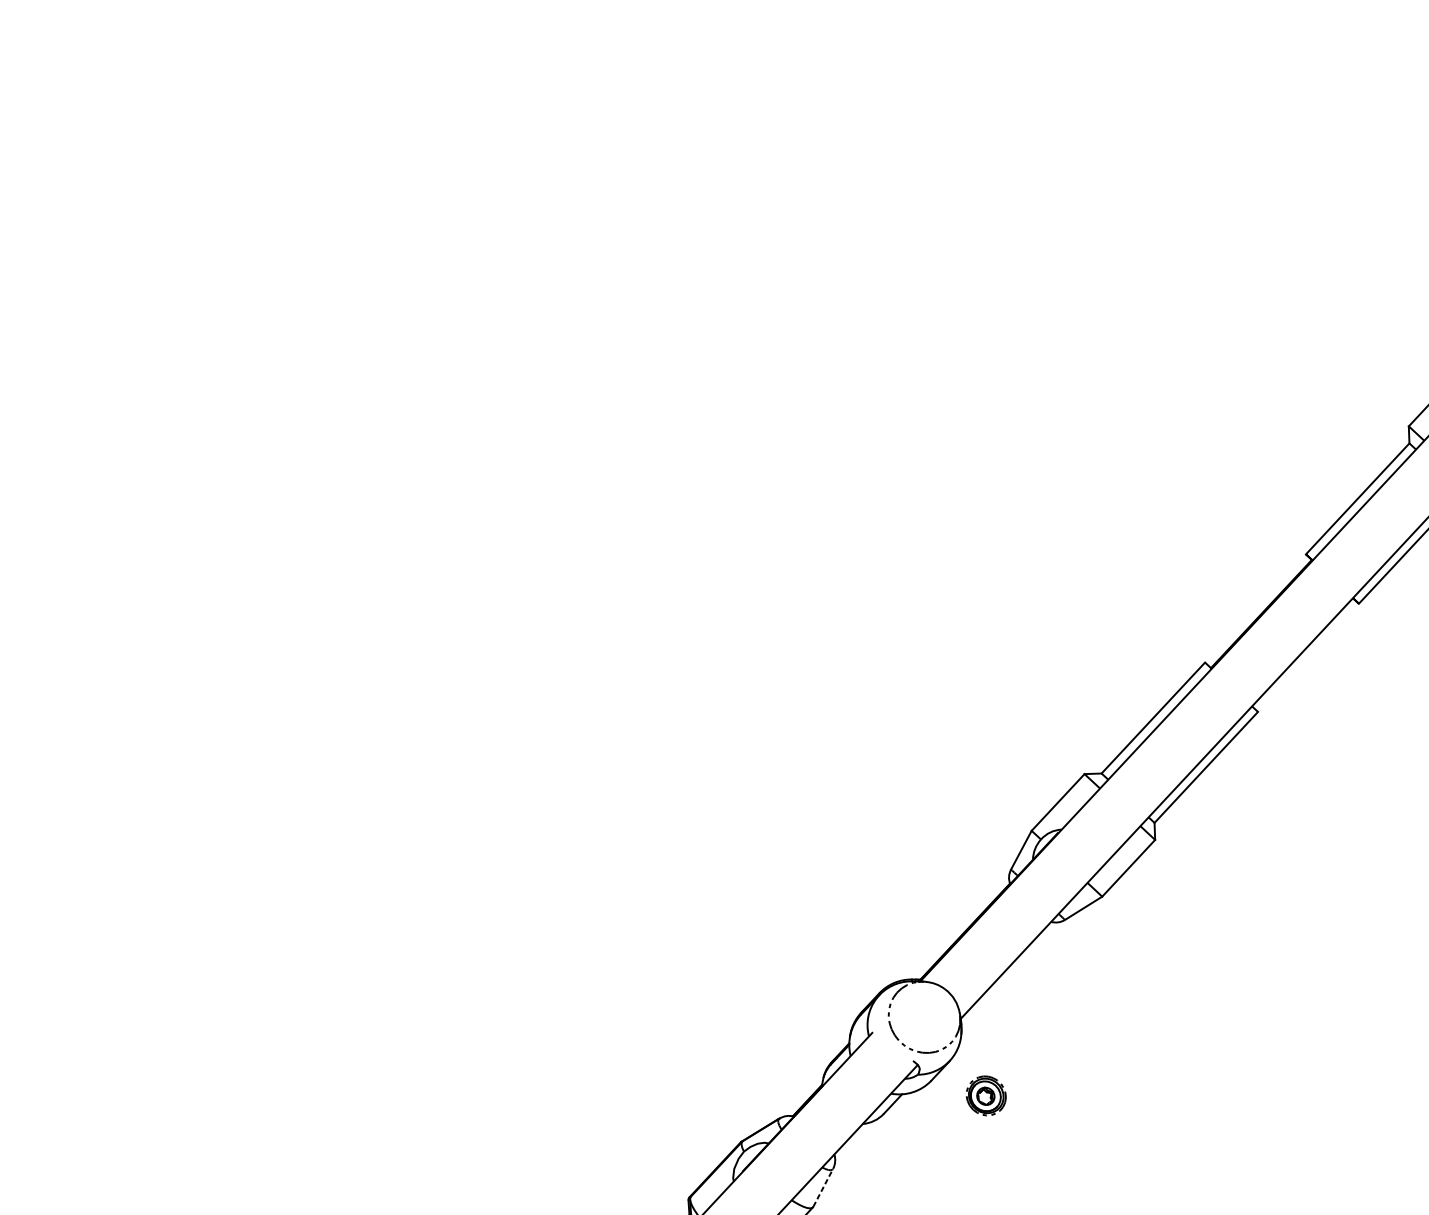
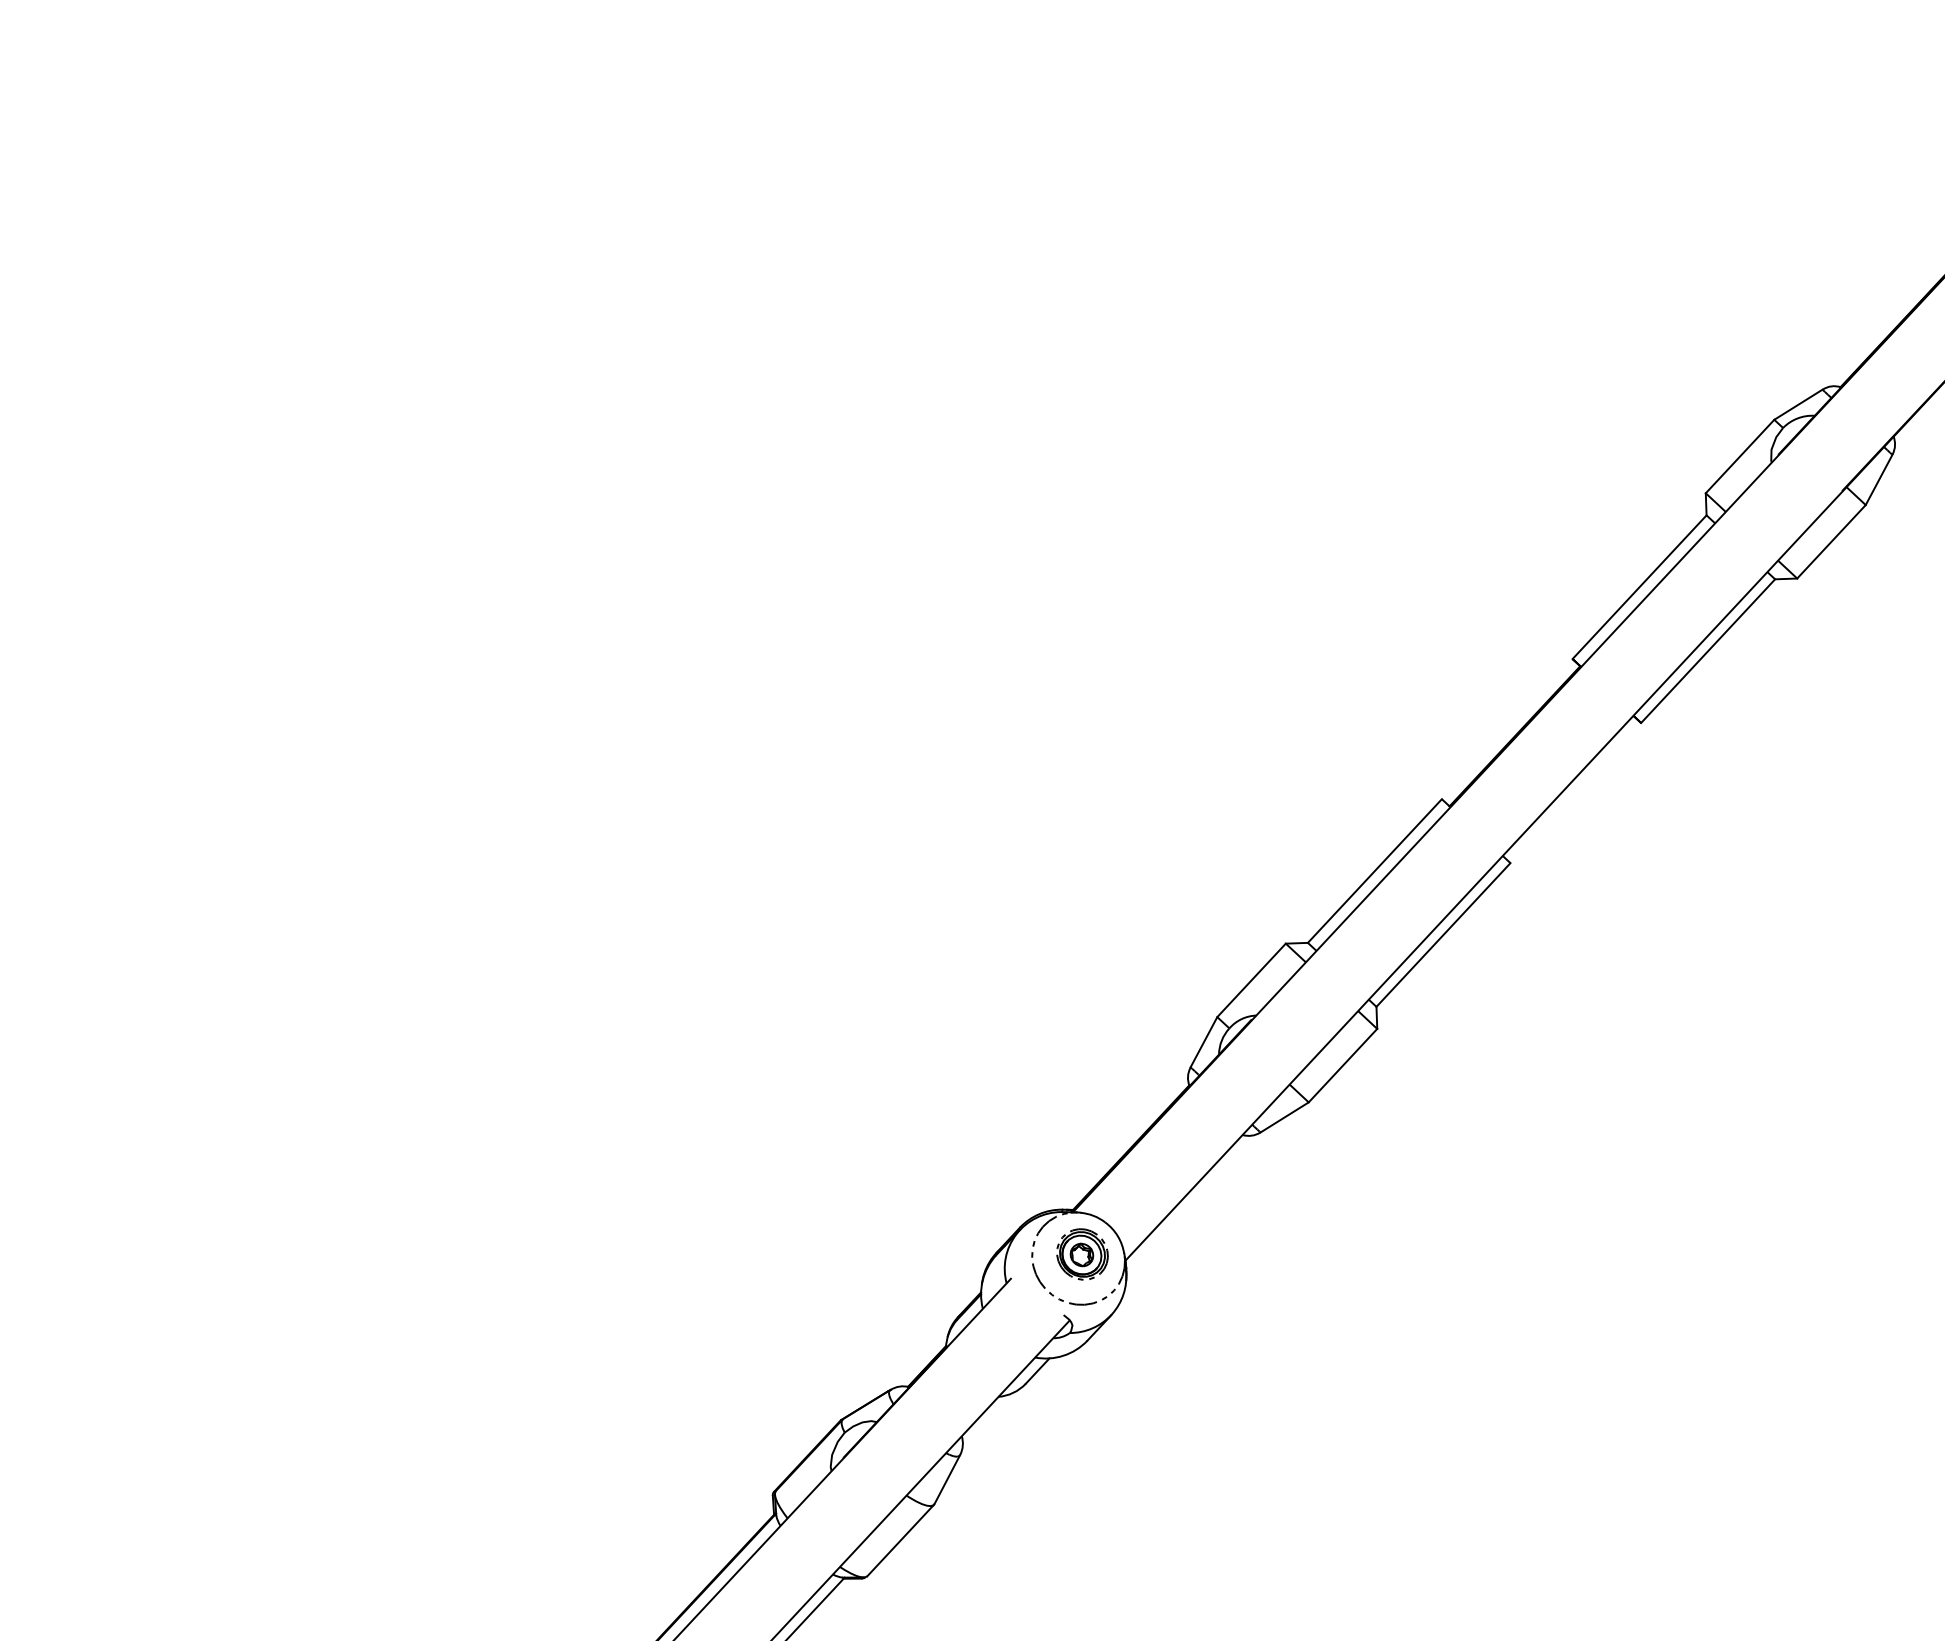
part: (986, 1095) -> (1082, 1254), moved
line: (823, 1187) -> (947, 1479), dashed -> solid

